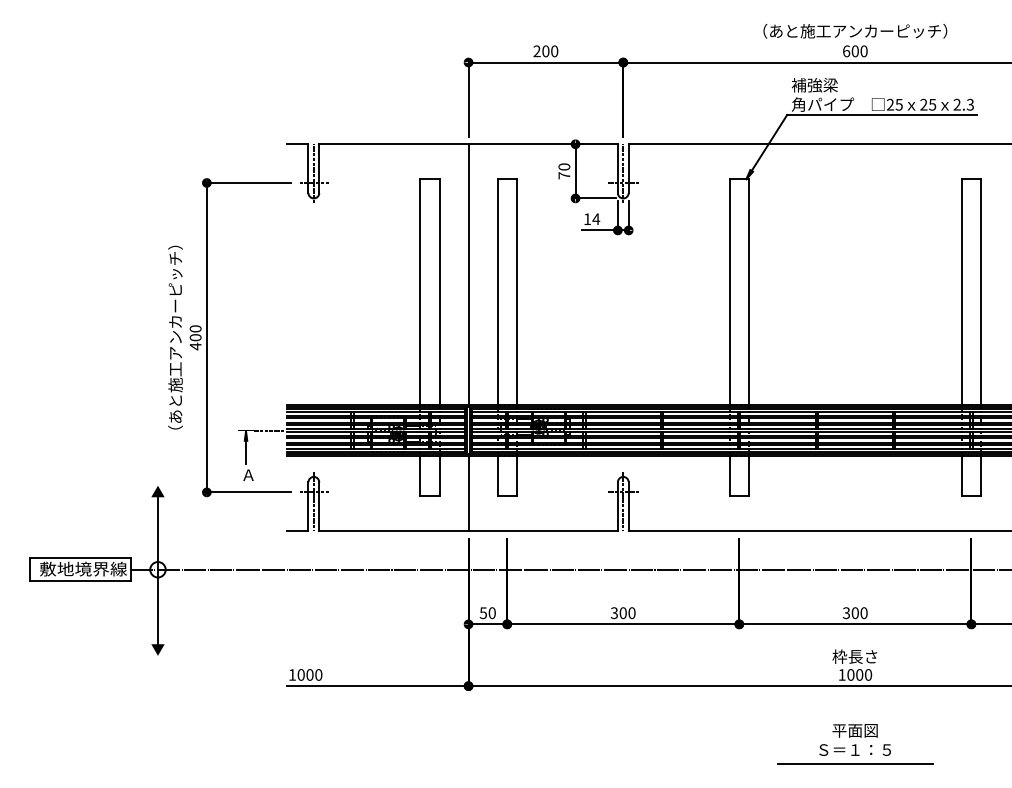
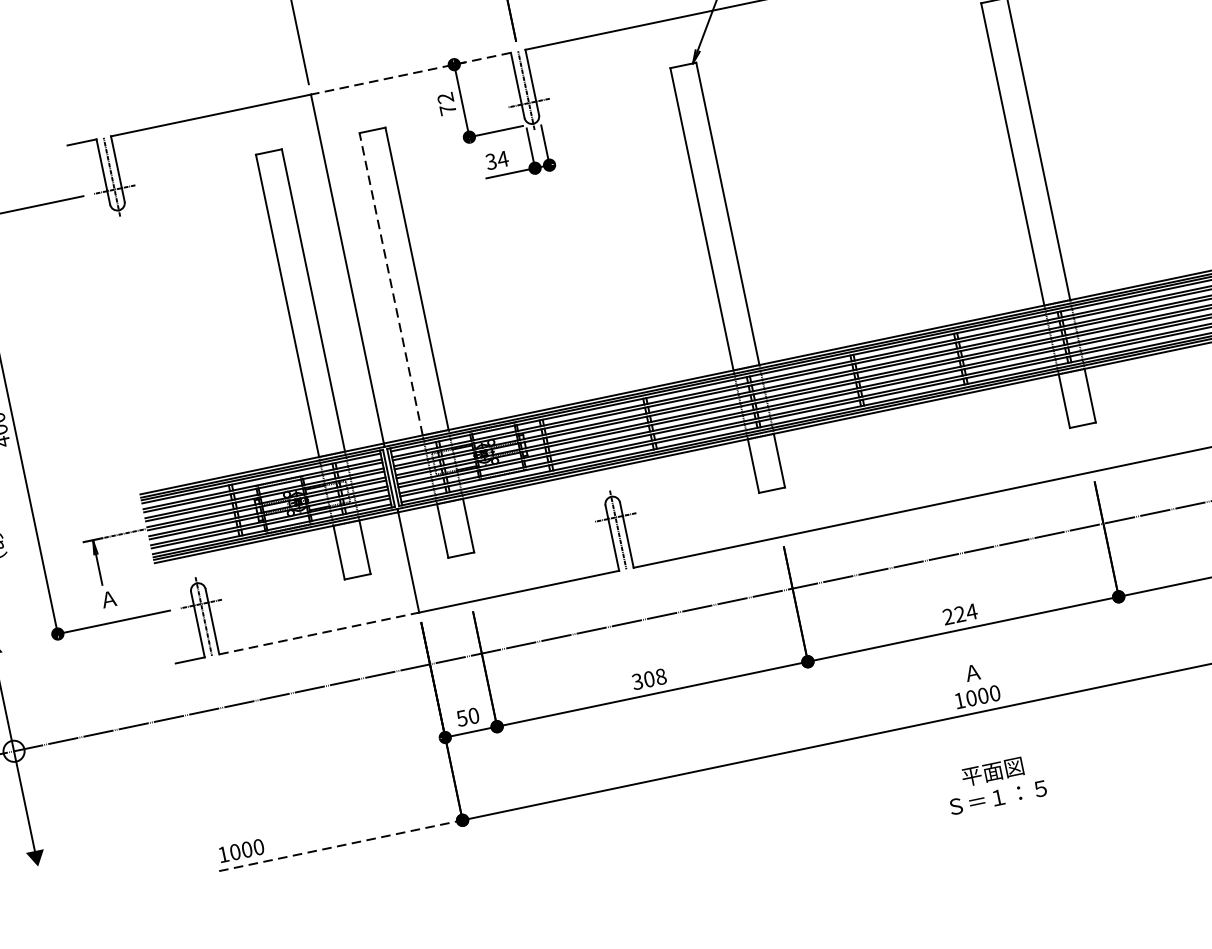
line: (543, 144) -> (411, 73), solid -> dashed
text: (564, 166) -> (445, 97), 70 -> 72
text: (586, 219) -> (489, 162), 14 -> 34
line: (497, 291) -> (390, 283), solid -> dashed
line: (393, 531) -> (318, 634), solid -> dashed
text: (631, 613) -> (660, 677), 300 -> 308
text: (854, 613) -> (959, 615), 300 -> 224
text: (854, 656) -> (971, 672), 枠長さ -> Ａ
line: (377, 686) -> (340, 846), solid -> dashed
line: (855, 764) -> (1002, 816), removed

